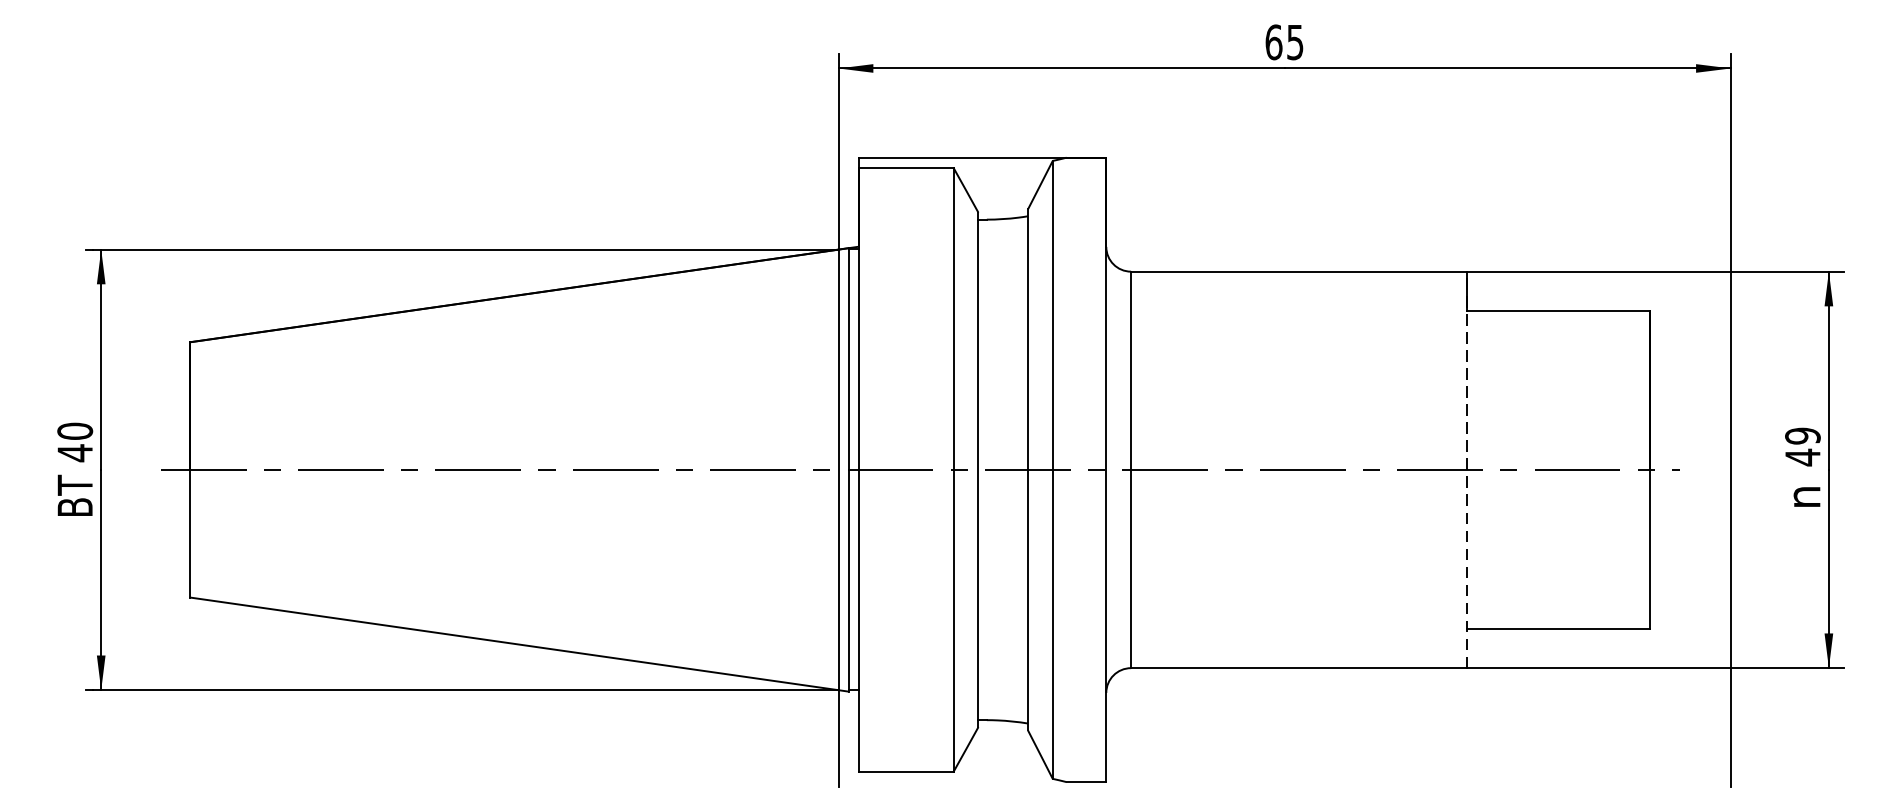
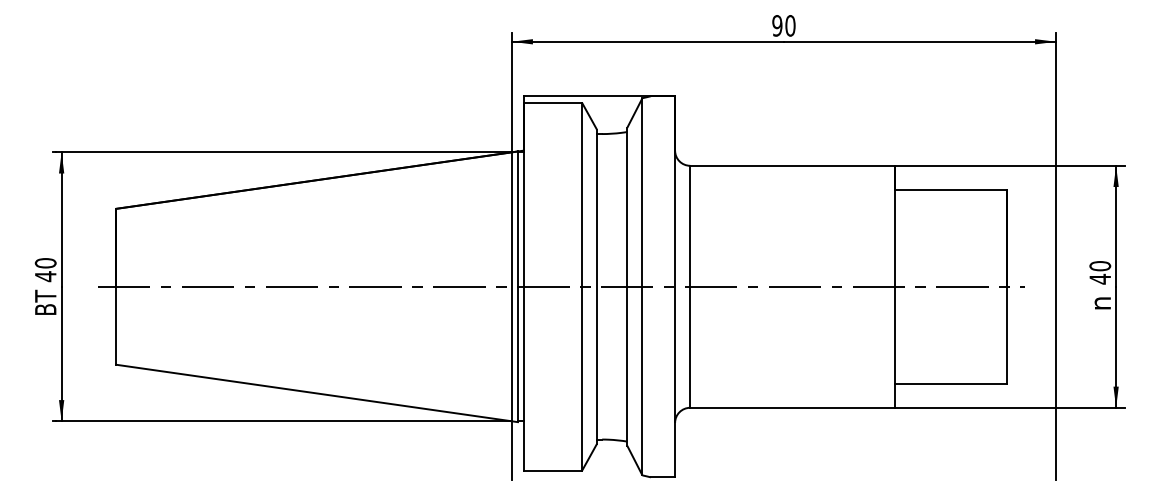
text: (1283, 41) -> (783, 25), 65 -> 90
text: (1803, 436) -> (1100, 266), 49 -> 40
line: (1467, 469) -> (895, 286), dashed -> solid

